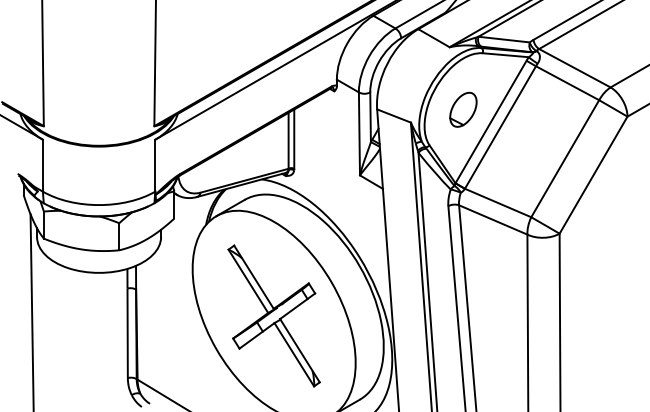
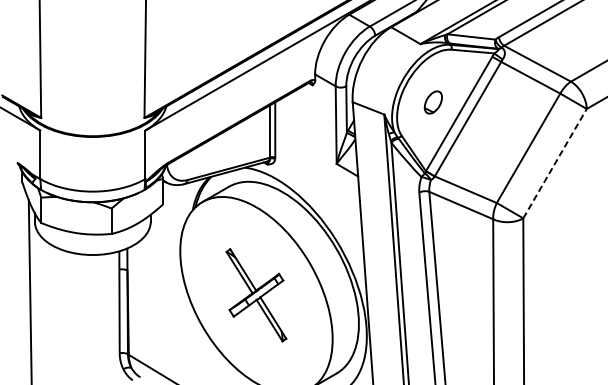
part: (463, 109) -> (433, 102), size x0.7
line: (593, 175) -> (554, 163), solid -> dashed
part: (273, 315) -> (255, 294), size x0.7

